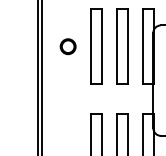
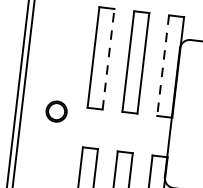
part: (67, 46) -> (55, 111), moved
line: (101, 46) -> (108, 58), solid -> dashed
line: (142, 47) -> (162, 66), solid -> dashed

